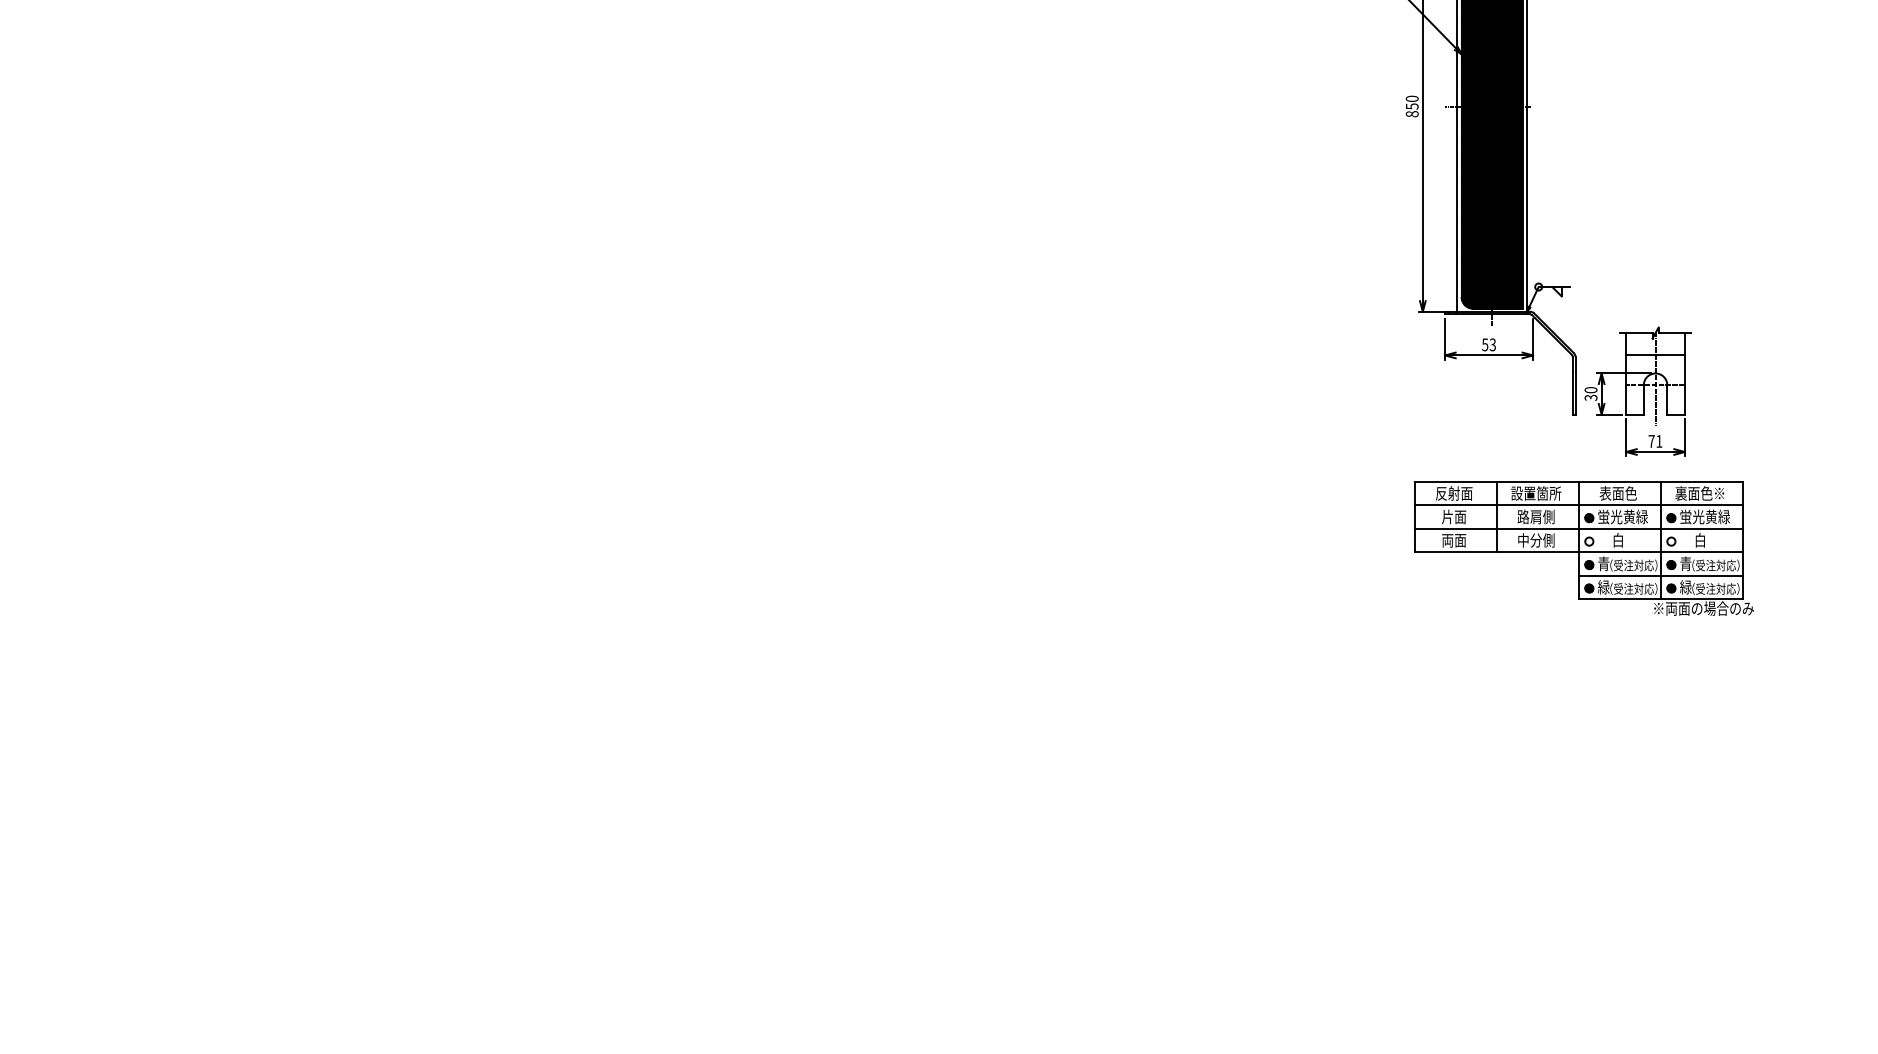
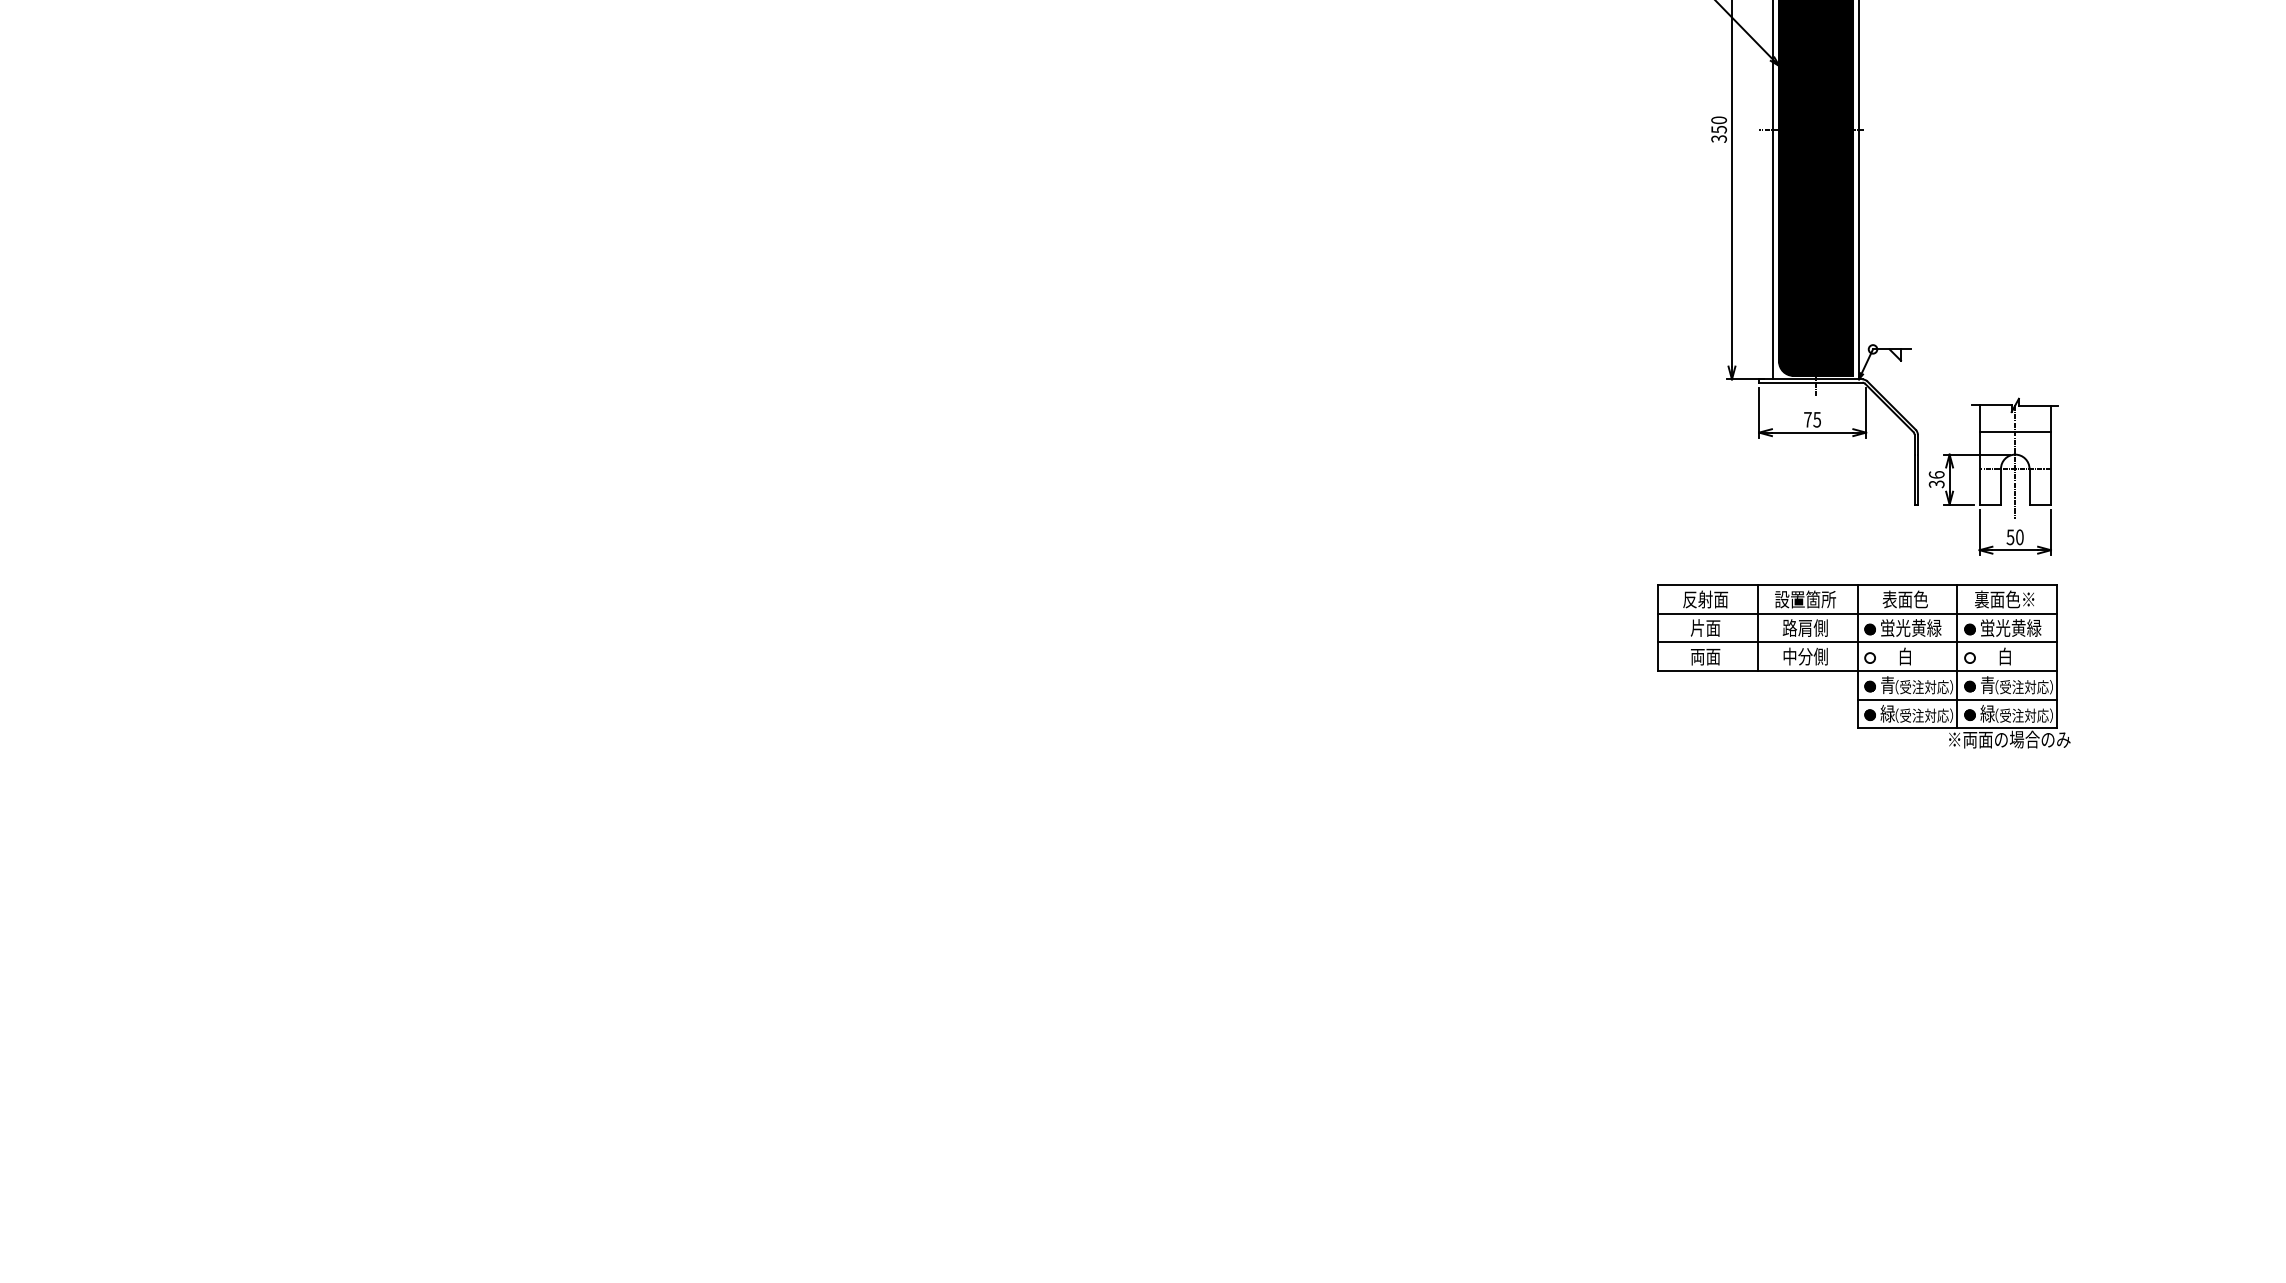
text: (1412, 114) -> (1719, 139), 850 -> 350
text: (1488, 344) -> (1811, 419), 53 -> 75
text: (1590, 390) -> (1936, 475), 30 -> 36
text: (1655, 441) -> (2015, 537), 71 -> 50
part: (1583, 548) -> (1863, 666), moved

